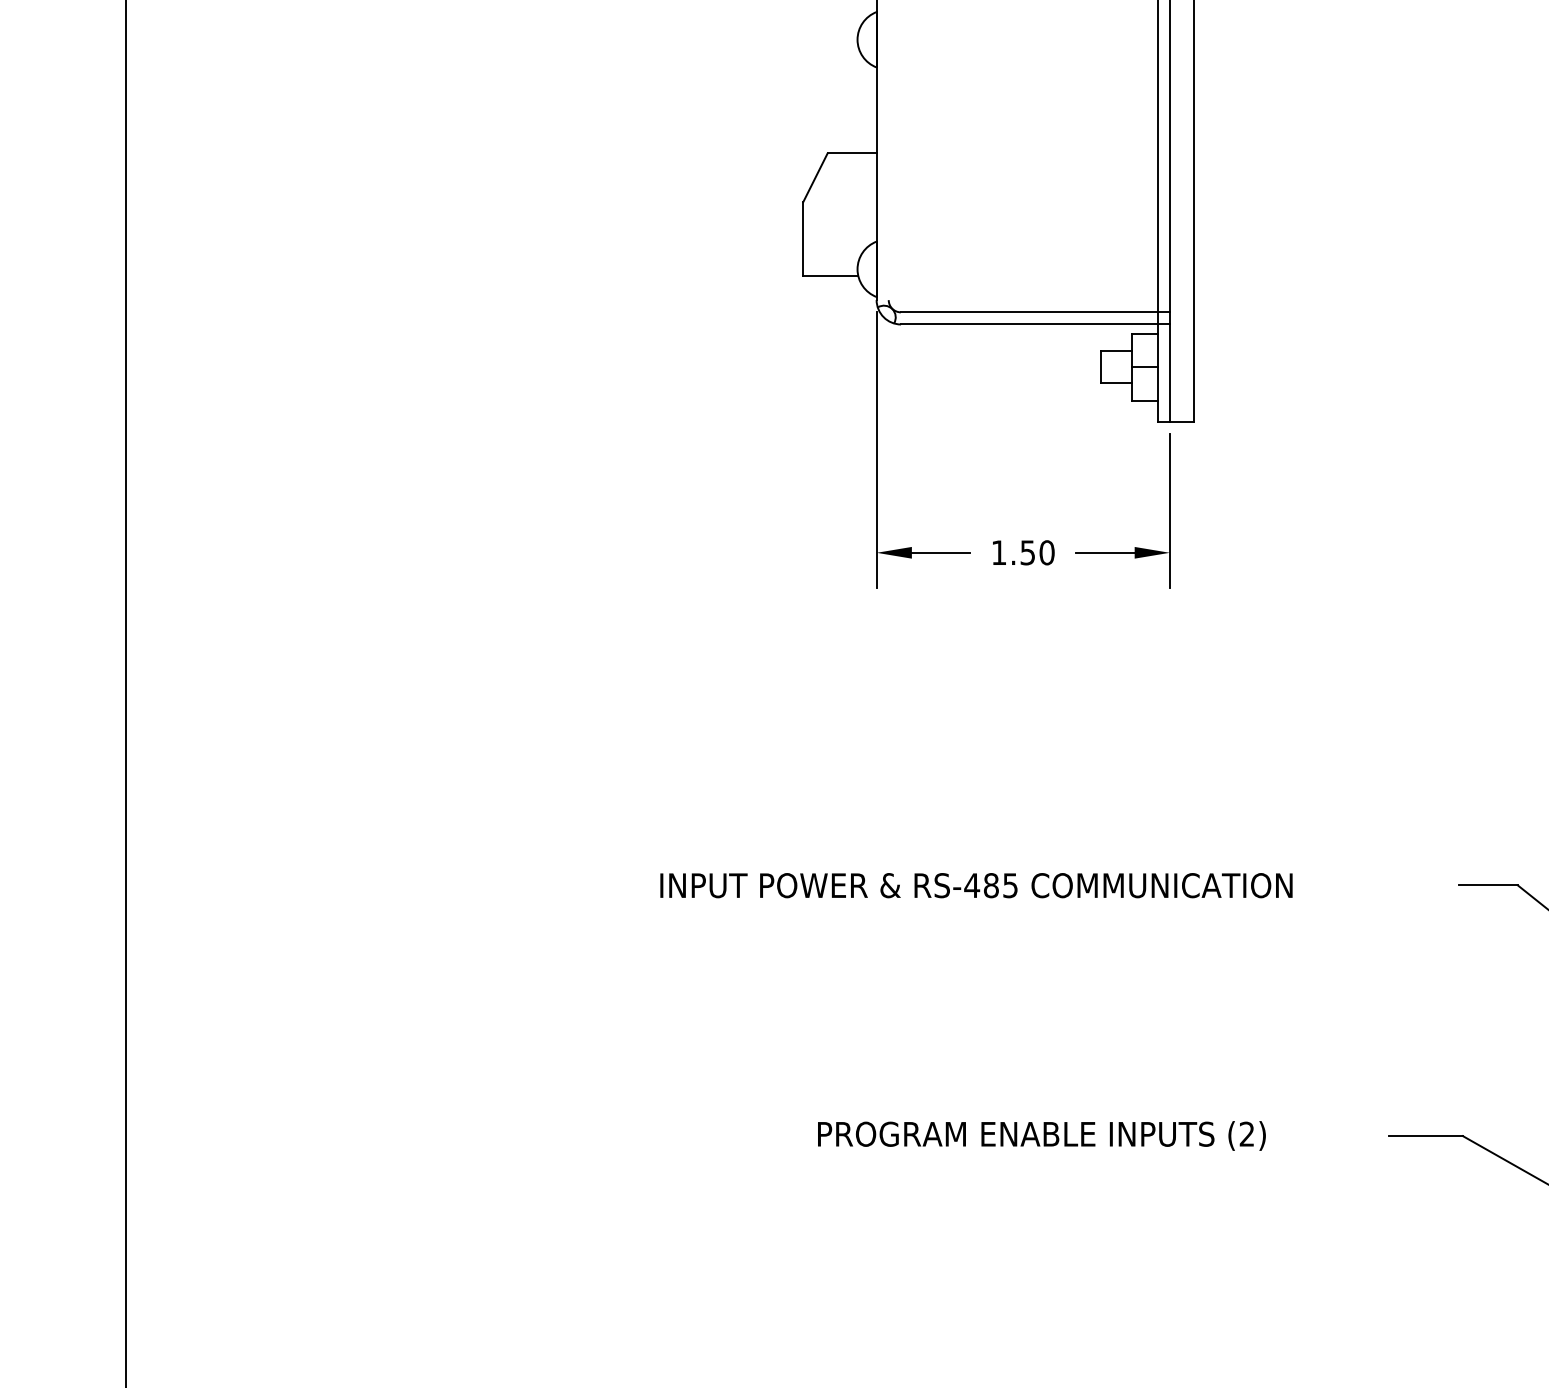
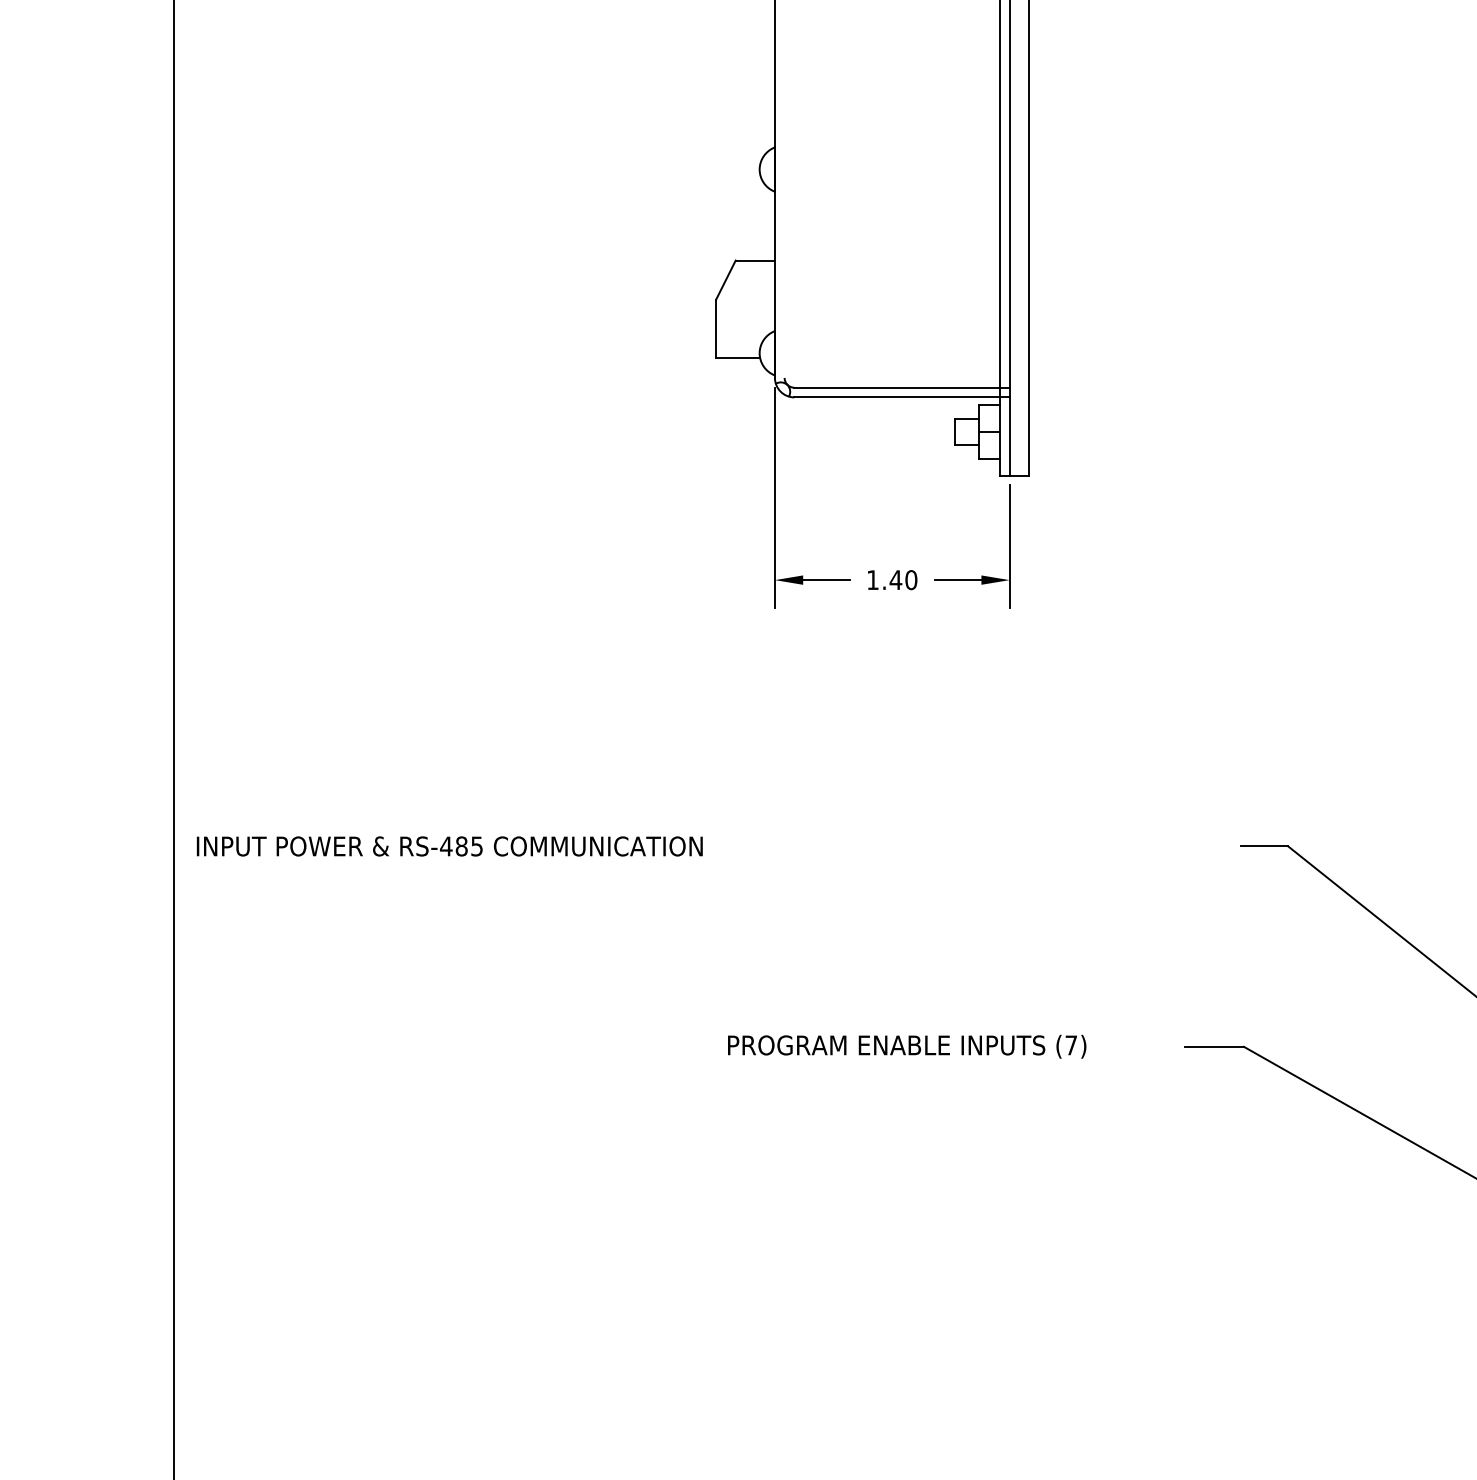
text: (1027, 553) -> (895, 580), 1.50 -> 1.40
text: (976, 885) -> (449, 846), moved
text: (1245, 1134) -> (1070, 1045), (2) -> (7)

